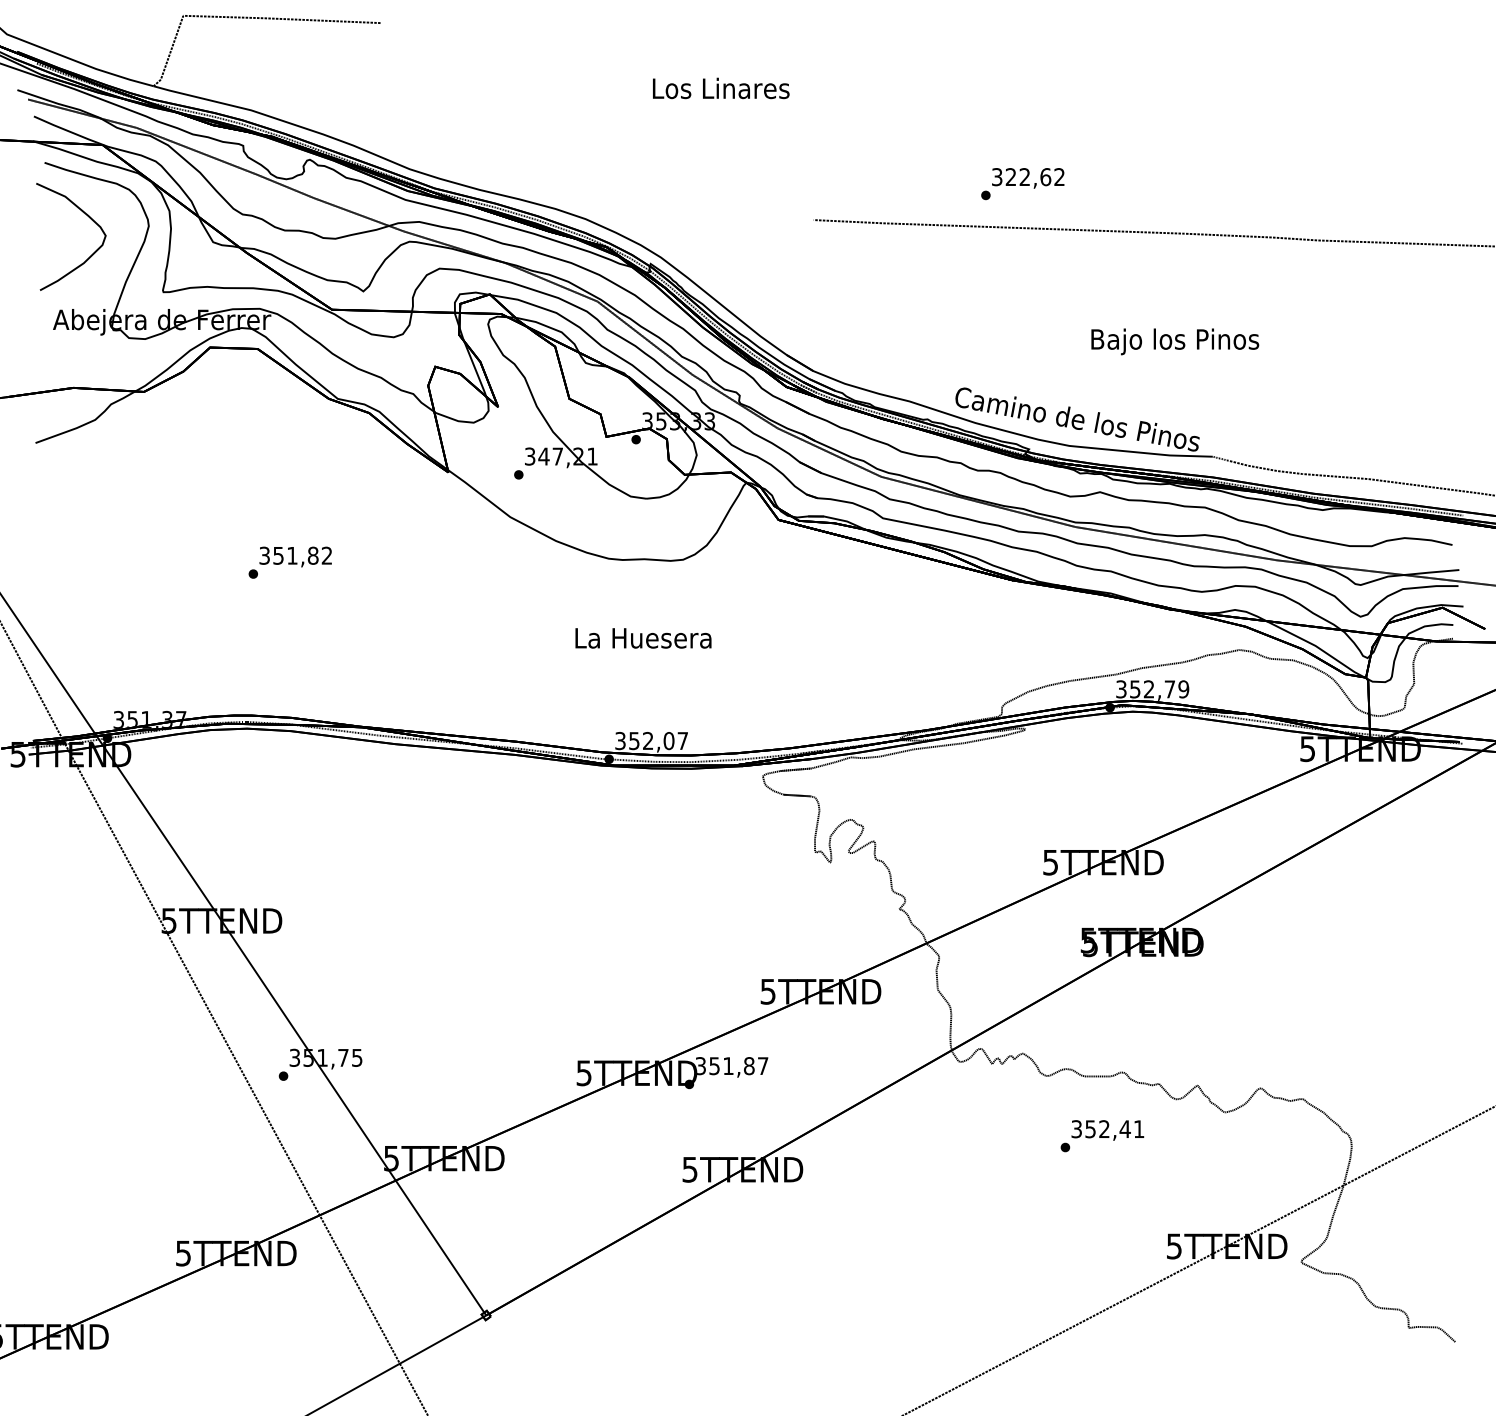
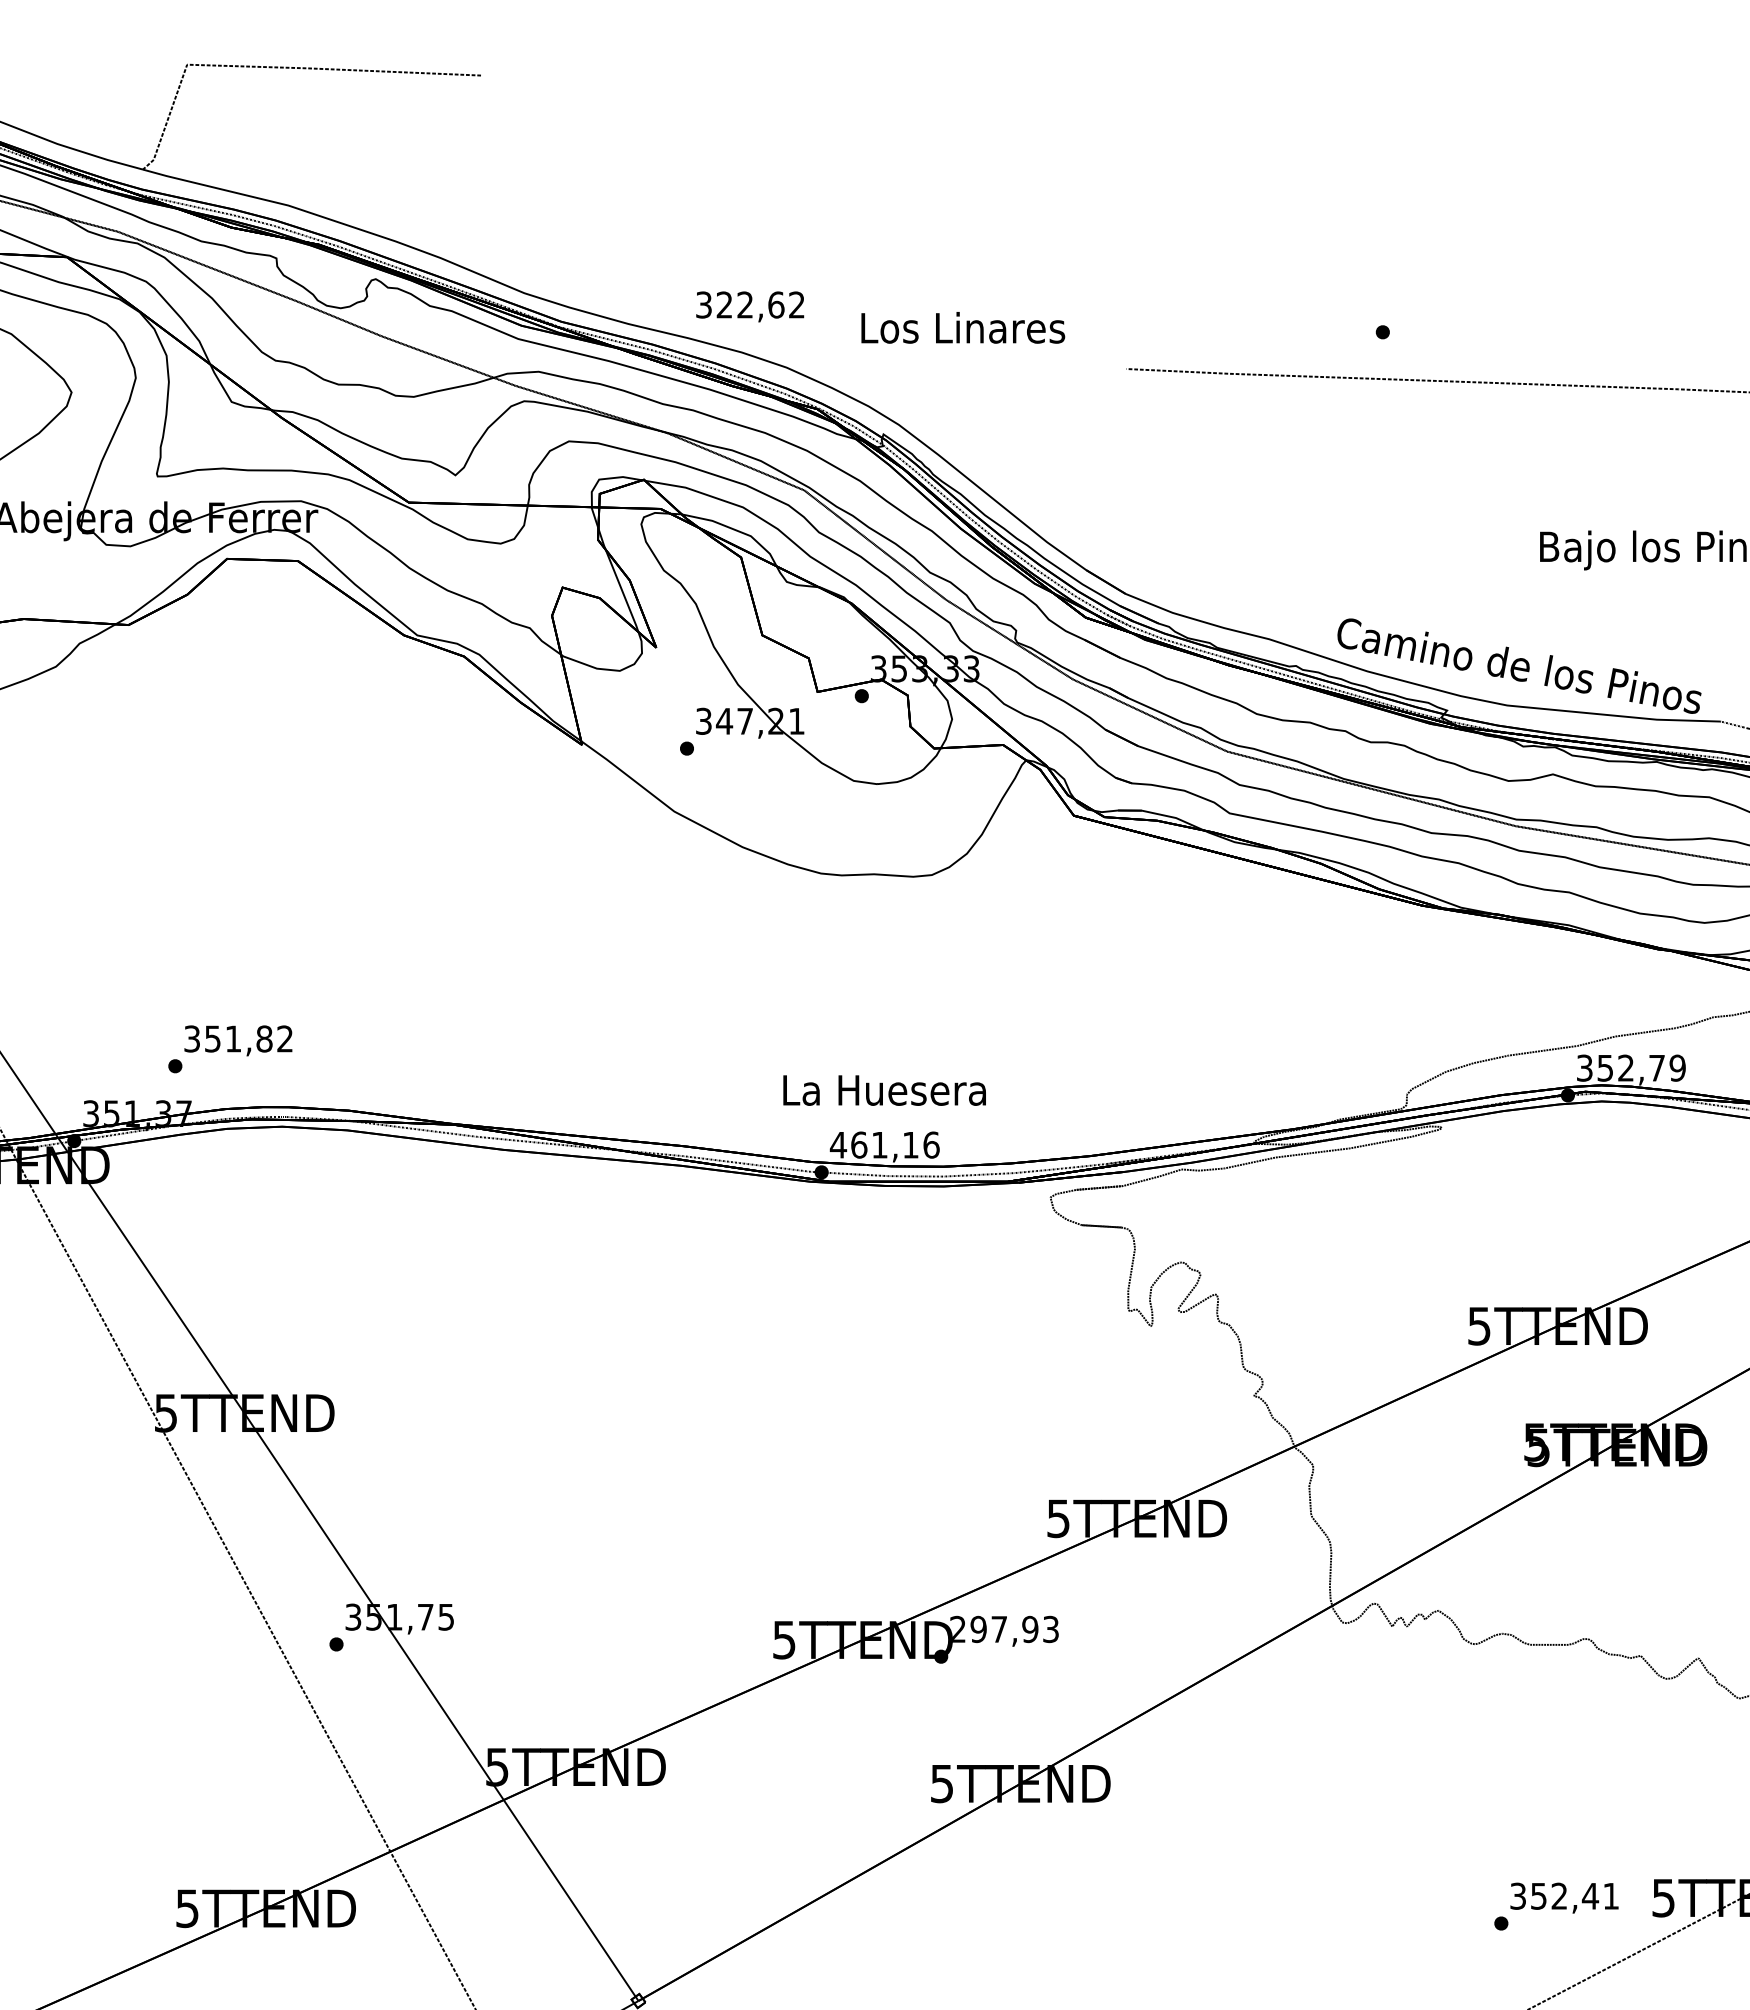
text: (721, 88) -> (963, 327), moved
text: (1028, 178) -> (750, 307), moved
text: (289, 562) -> (229, 1048), moved
text: (643, 638) -> (884, 1090), moved
text: (651, 740) -> (884, 1144), 352,07 -> 461,16
text: (731, 1066) -> (1003, 1630), 351,87 -> 297,93
text: (1102, 1136) -> (1556, 1907), moved

